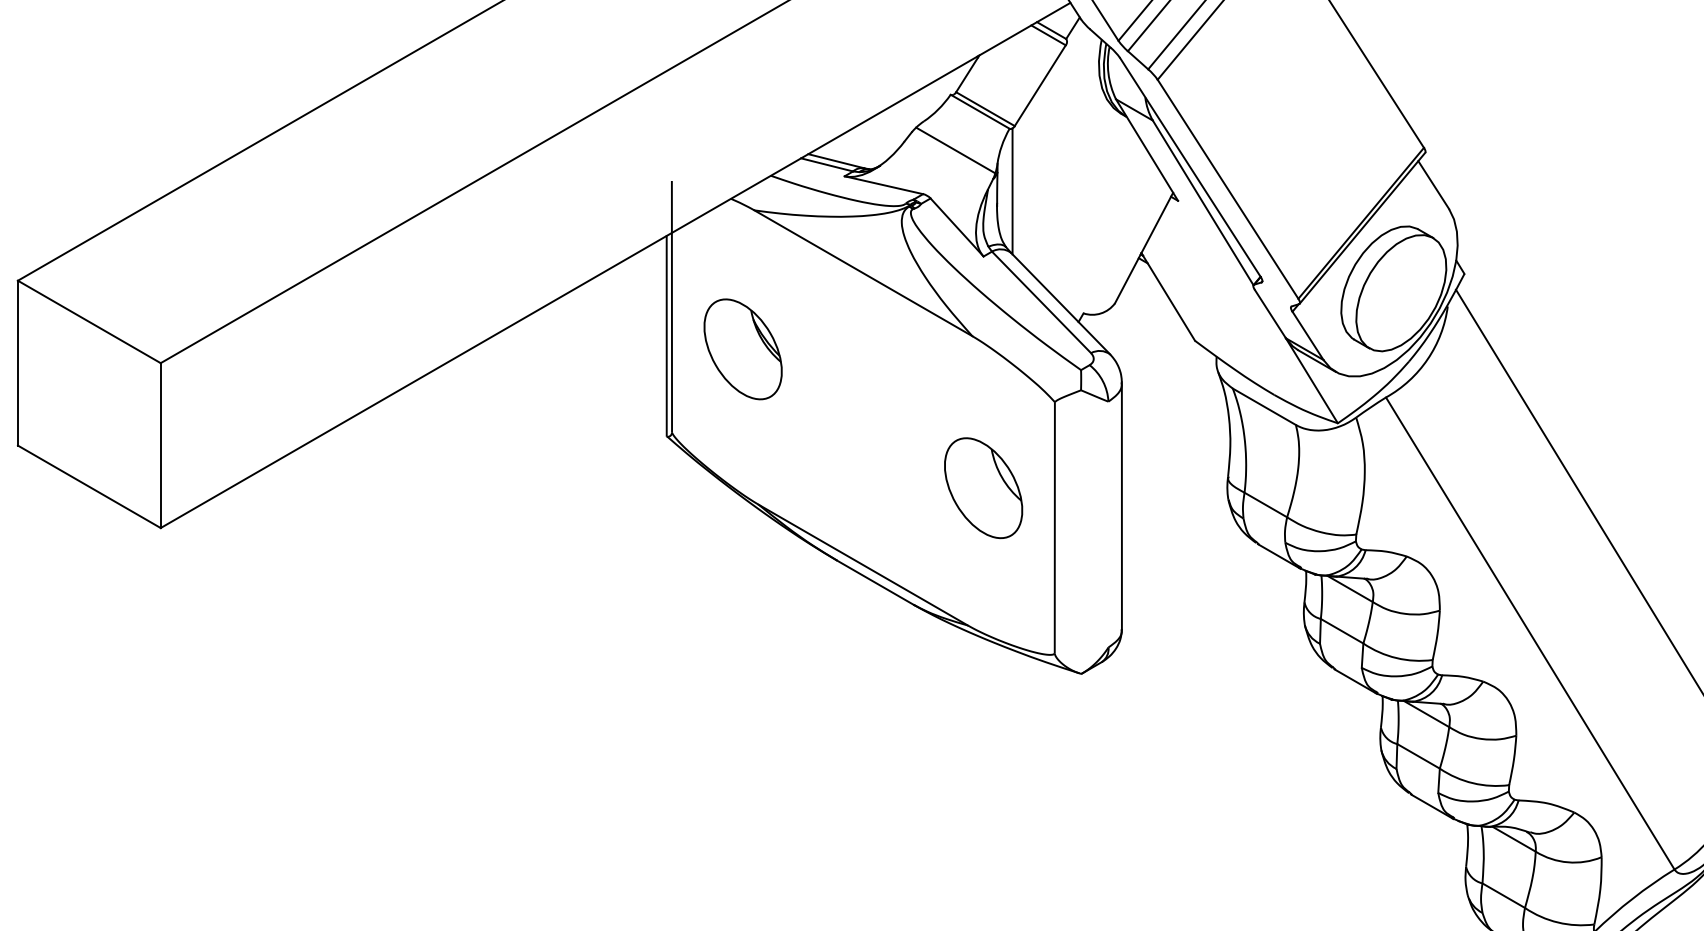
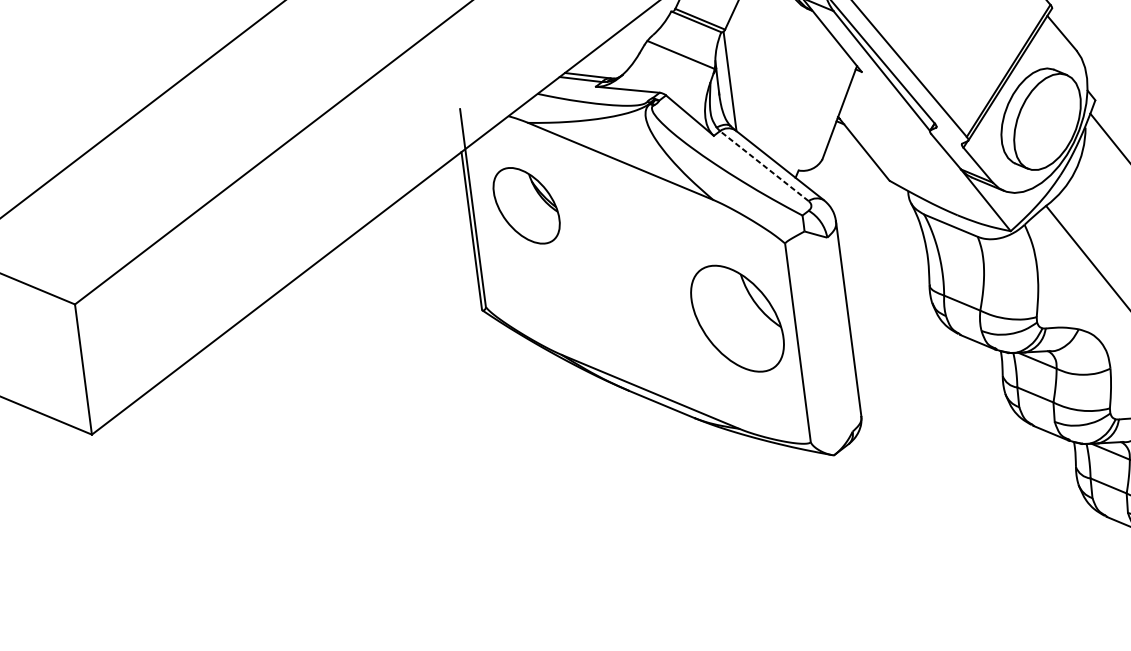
line: (1041, 302) -> (764, 166), solid -> dashed
part: (742, 349) -> (526, 205), moved
part: (983, 488) -> (737, 319), size x1.4

